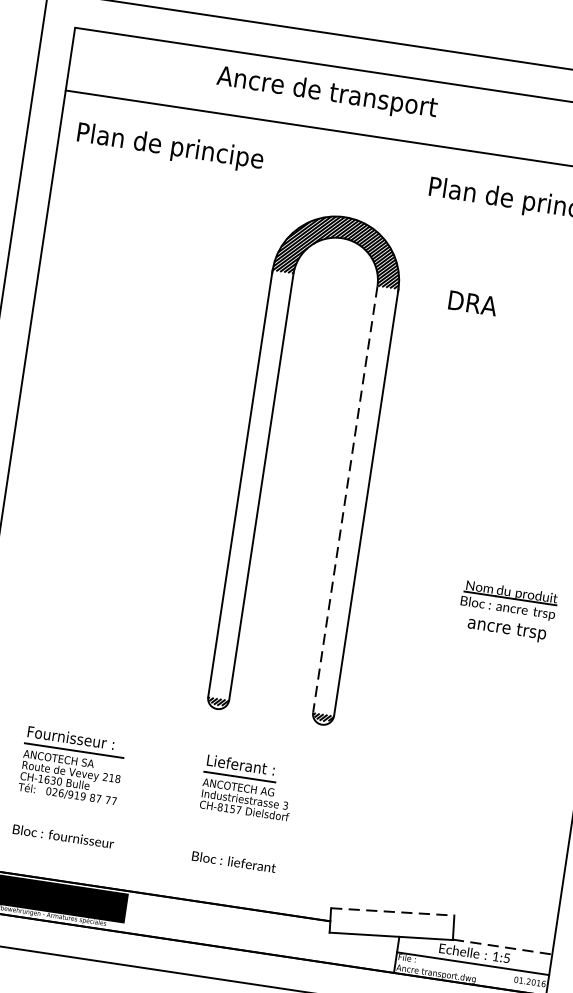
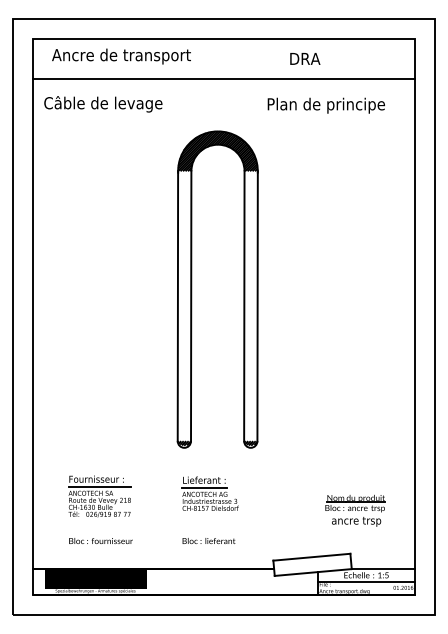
text: (327, 93) -> (121, 56), moved
text: (170, 147) -> (103, 104), Plan de principe -> Câble de levage
text: (473, 302) -> (305, 58), moved
line: (345, 499) -> (244, 306), dashed -> solid
part: (508, 611) -> (355, 510), moved
line: (392, 912) -> (311, 557), dashed -> solid
line: (503, 946) -> (383, 568), dashed -> solid

